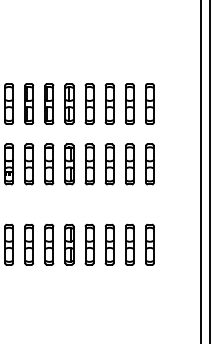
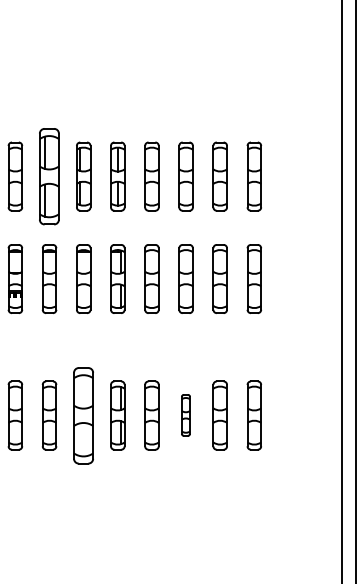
part: (29, 103) -> (49, 175), size x1.4
part: (49, 244) -> (83, 415), size x1.4
part: (109, 244) -> (185, 415), size x0.6

